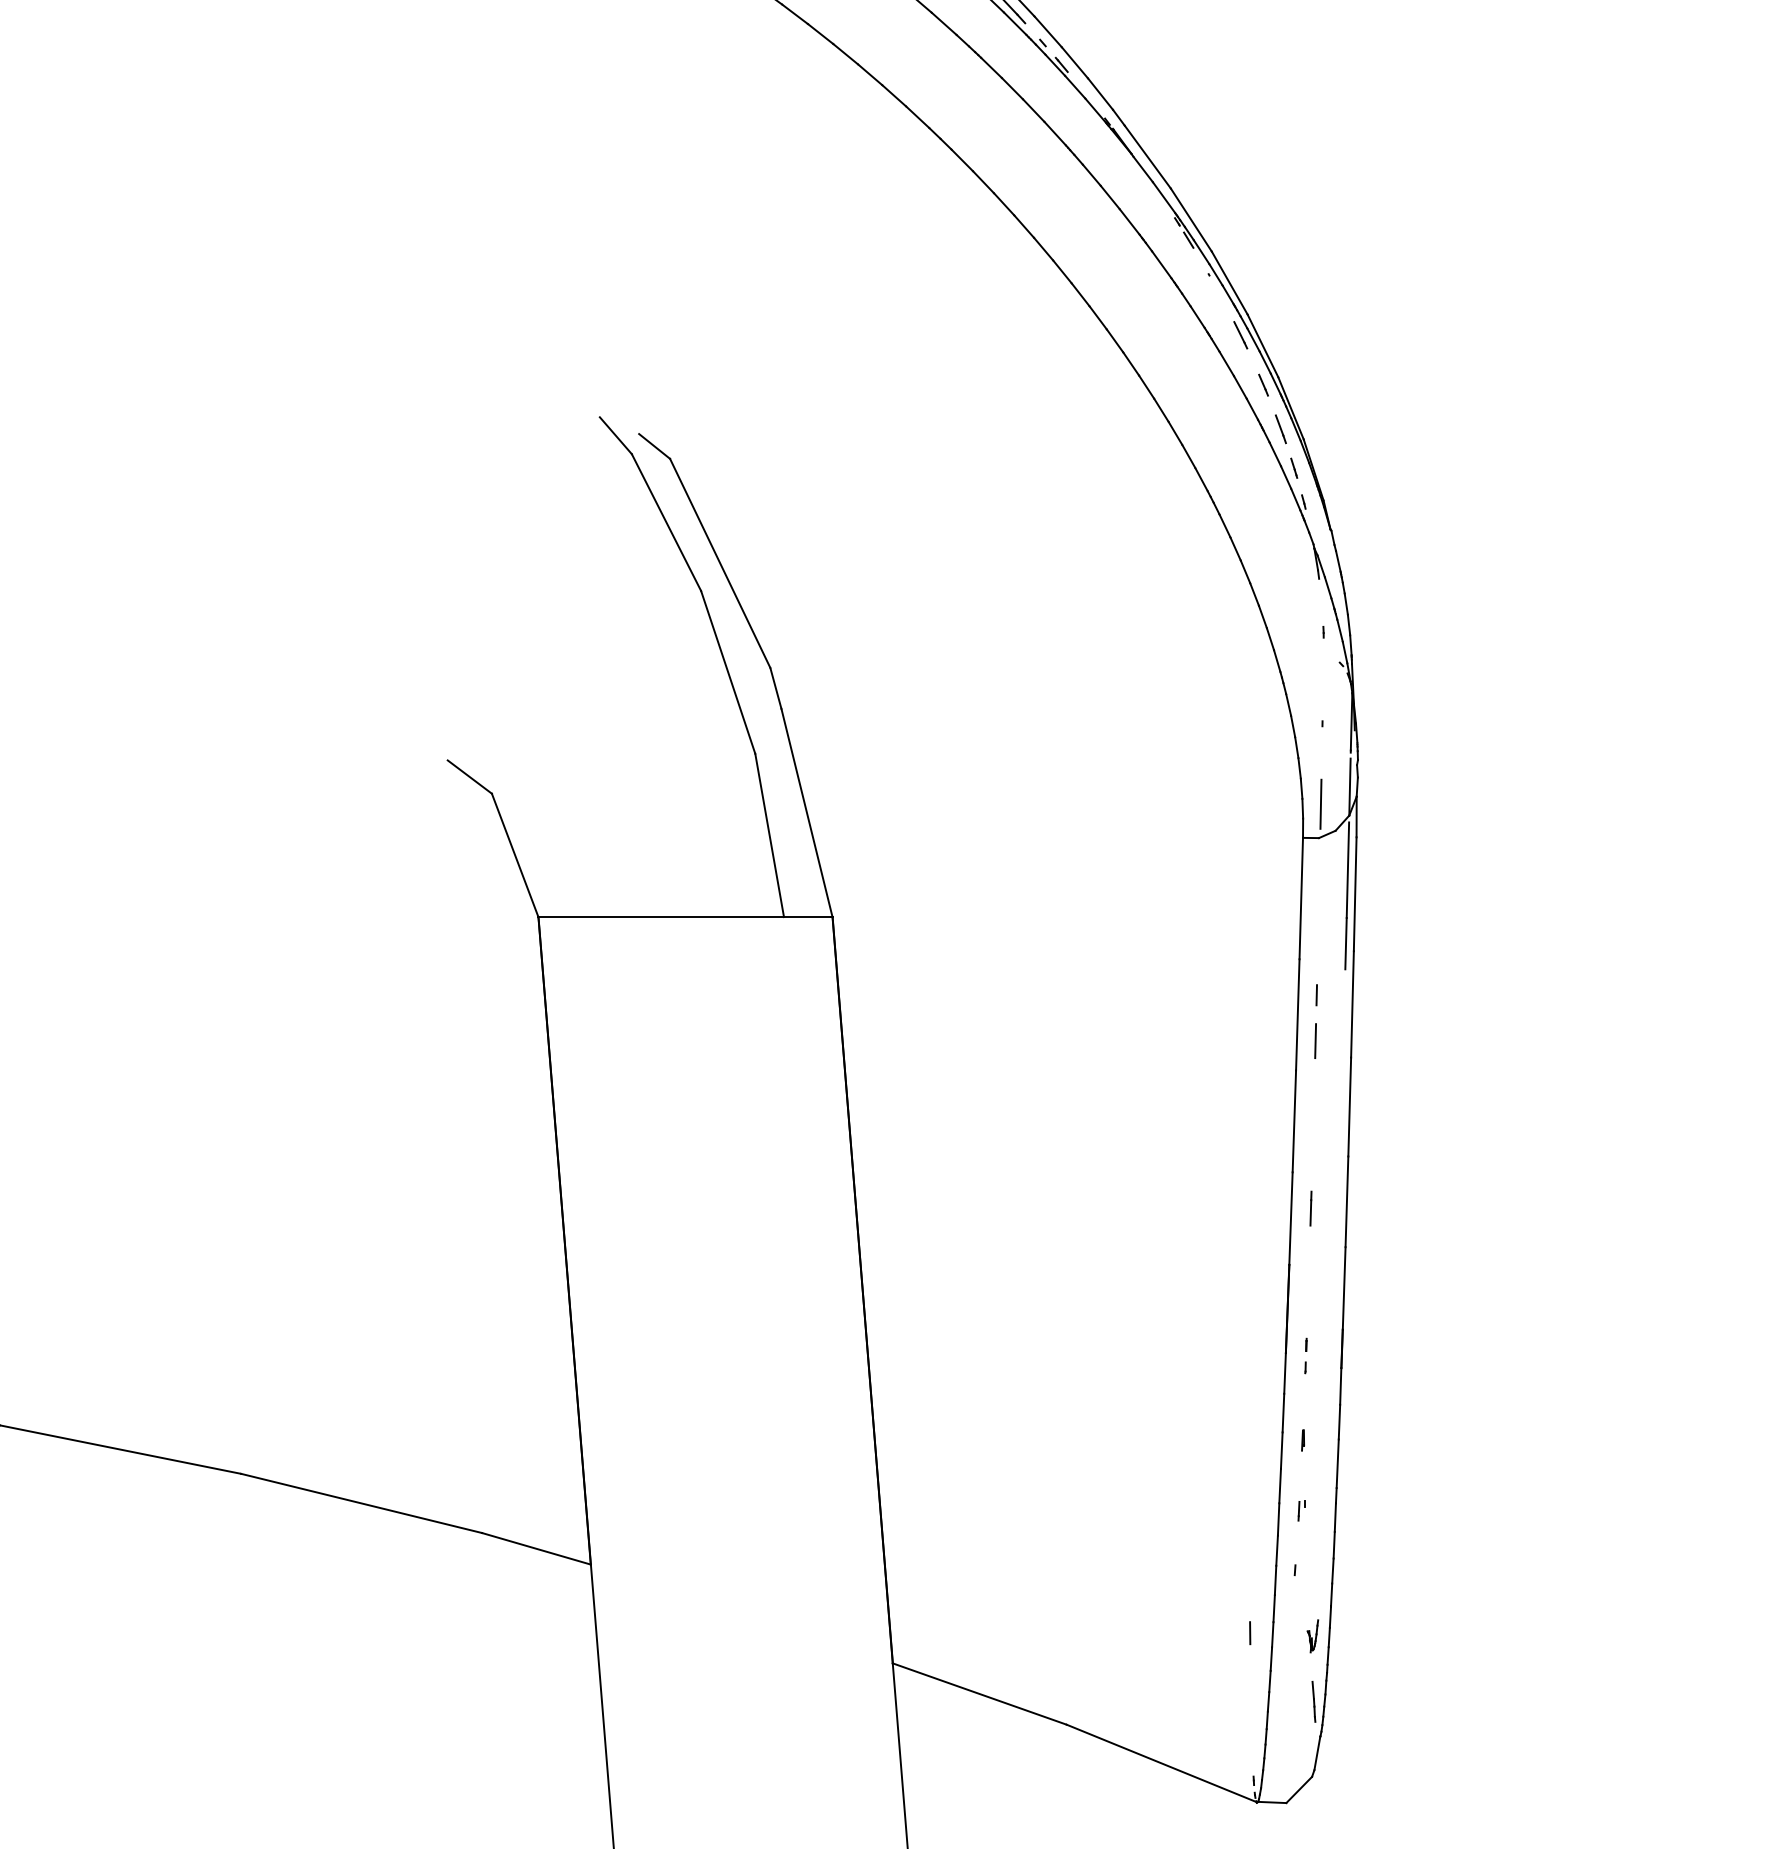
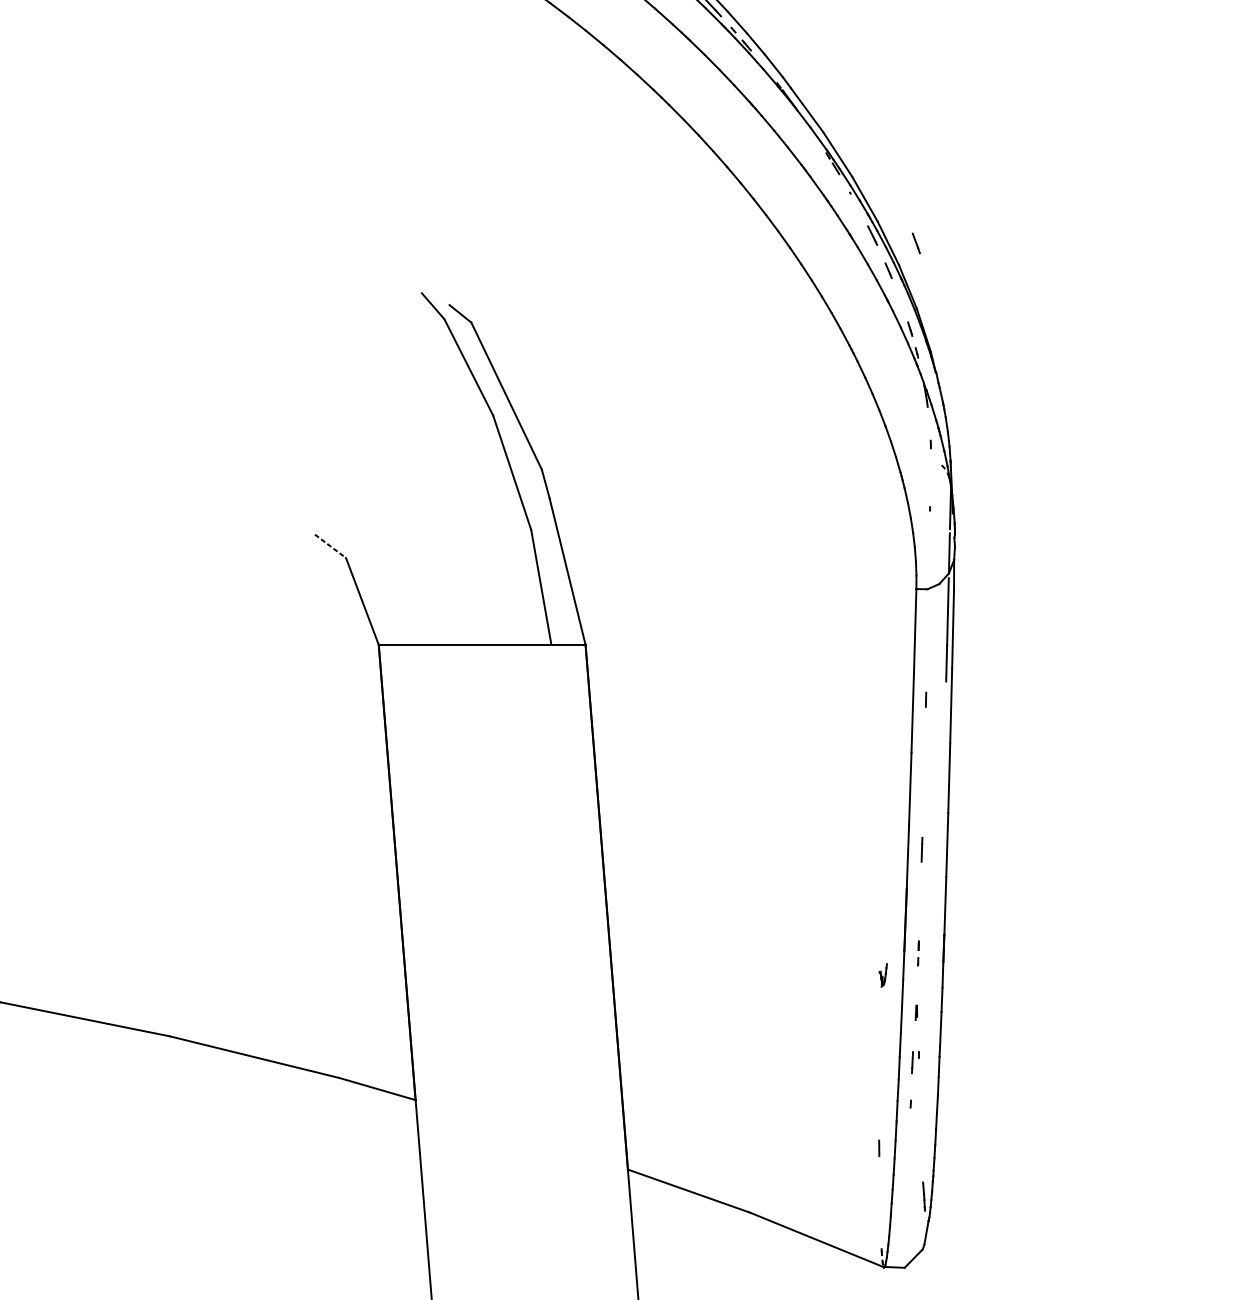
line: (1280, 429) -> (916, 243), moved
line: (469, 777) -> (330, 546), solid -> dashed
line: (1320, 803) -> (928, 564), removed
line: (1315, 1041) -> (925, 732), removed
part: (1301, 1510) -> (915, 1062), size x1.6
part: (1312, 1636) -> (882, 975), moved

